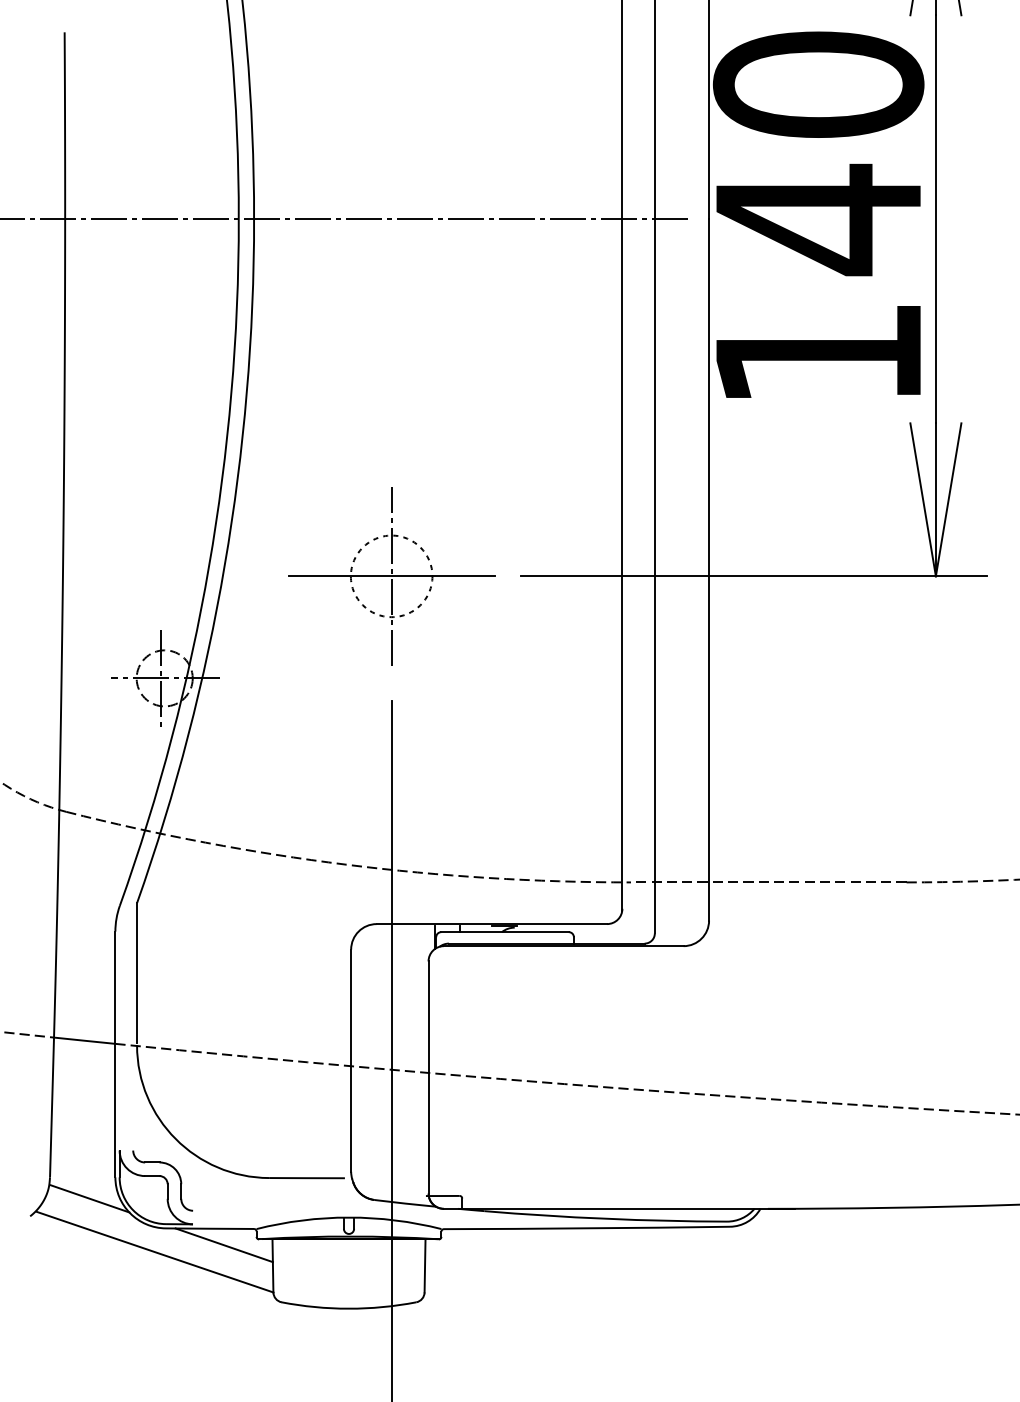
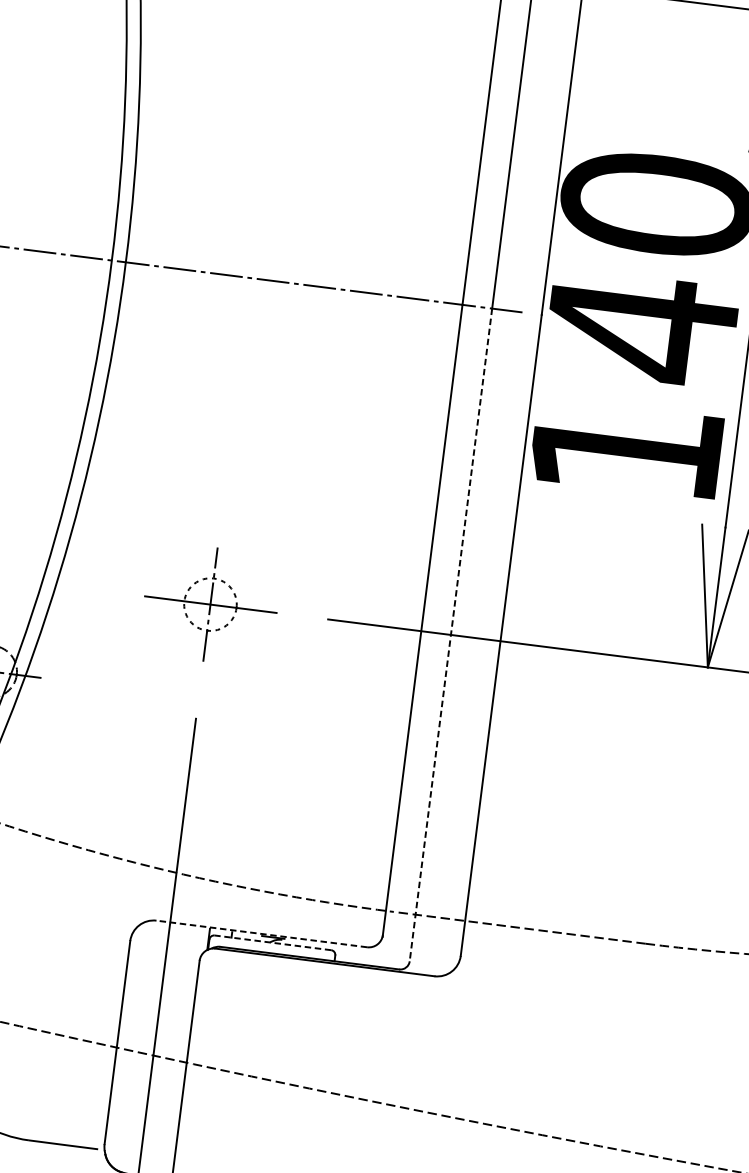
part: (391, 576) -> (210, 604), size x0.7
line: (654, 576) -> (450, 635), solid -> dashed
line: (491, 924) -> (261, 934), solid -> dashed
line: (505, 932) -> (273, 943), solid -> dashed

